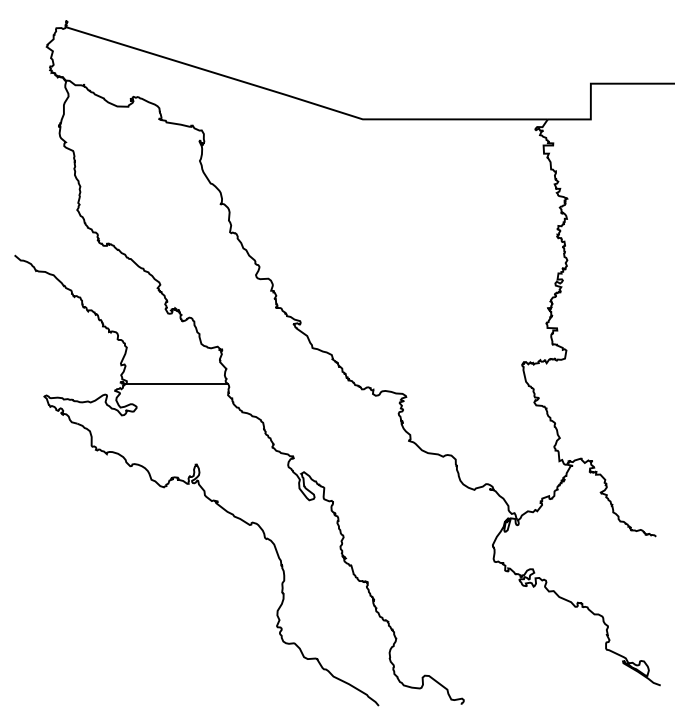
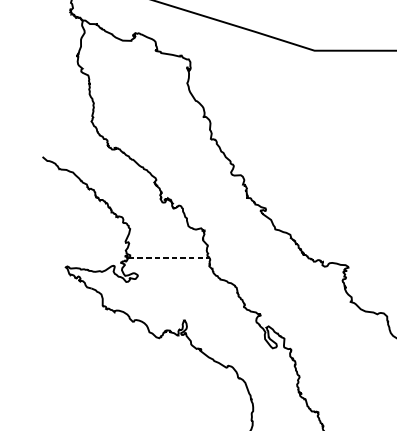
line: (176, 384) -> (169, 257), solid -> dashed

